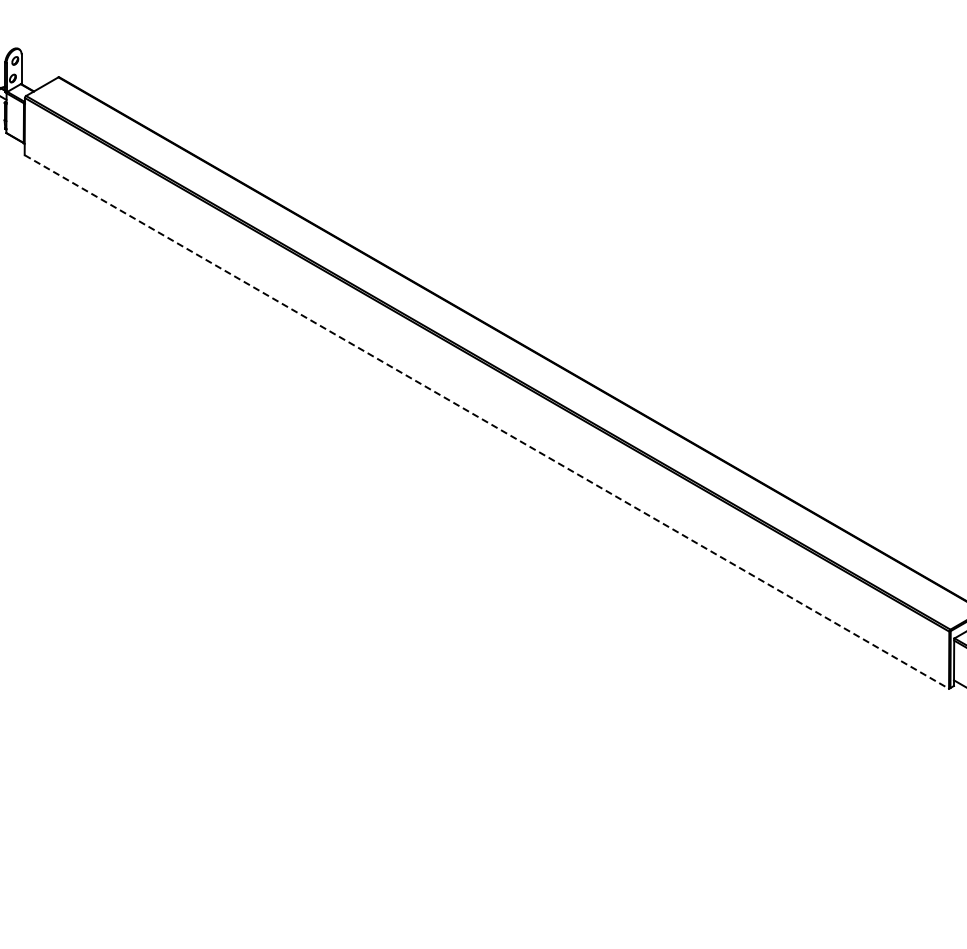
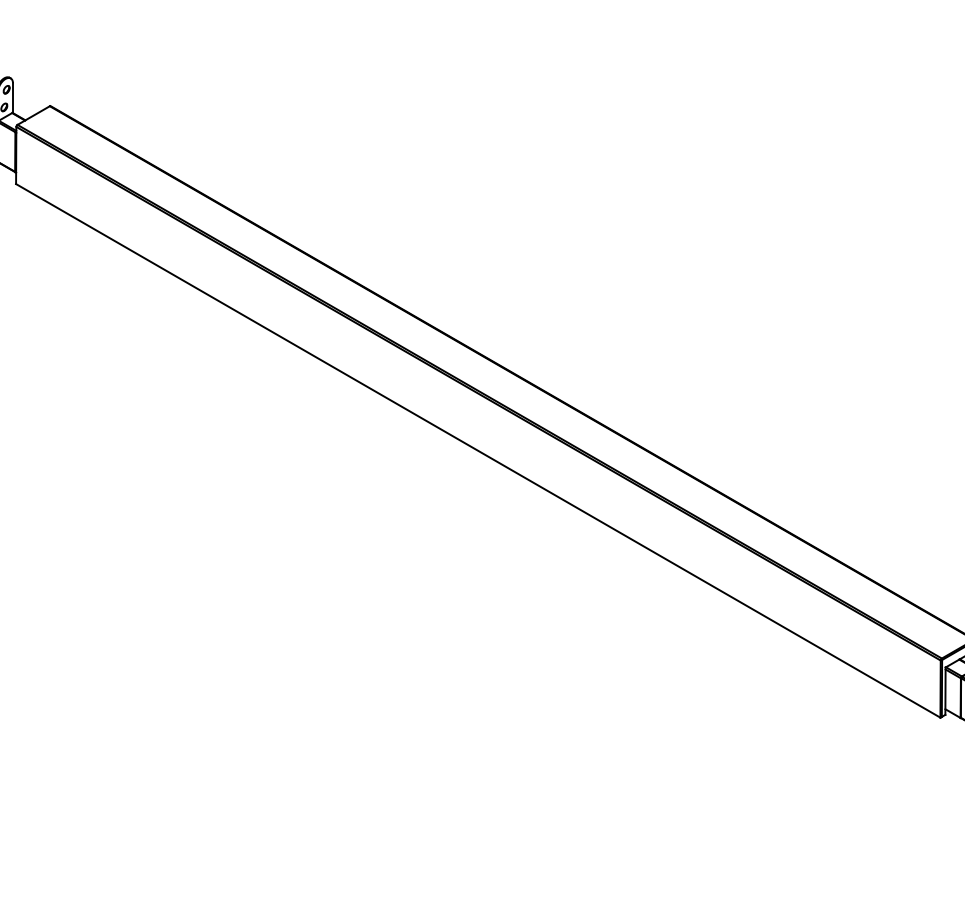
line: (486, 421) -> (477, 450), dashed -> solid

